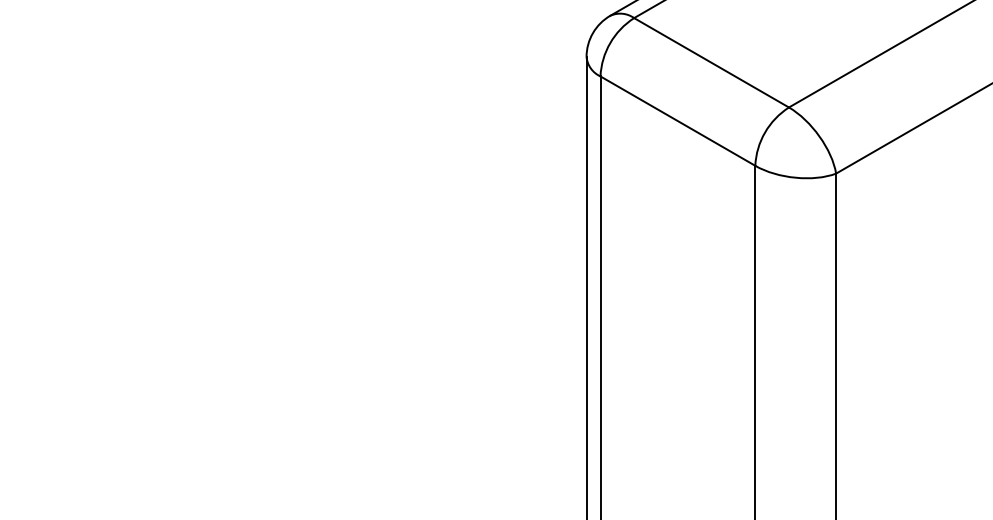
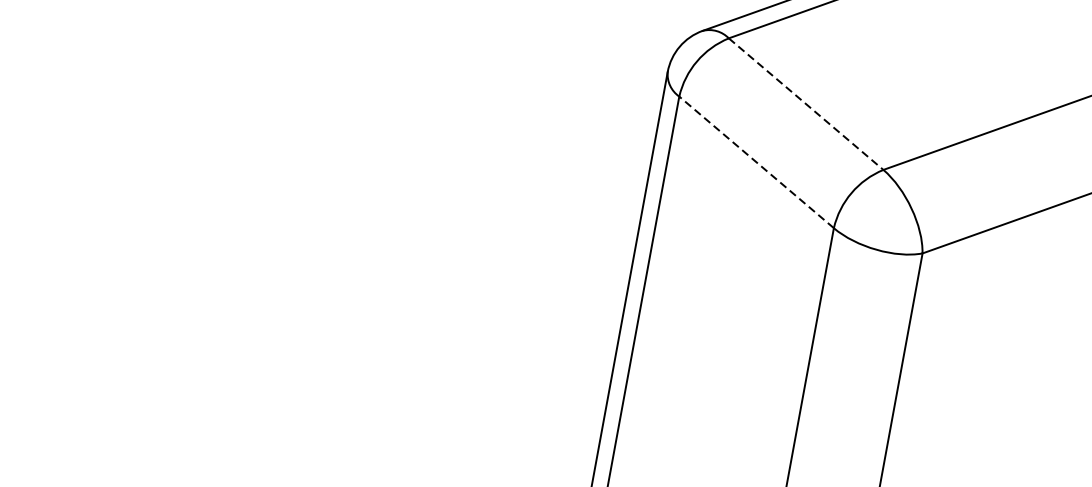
line: (712, 63) -> (807, 105), solid -> dashed
line: (677, 120) -> (756, 161), solid -> dashed

